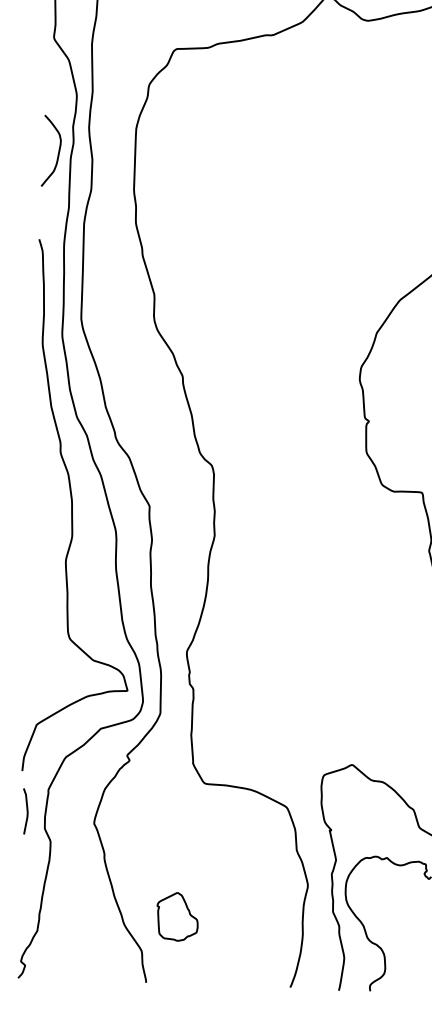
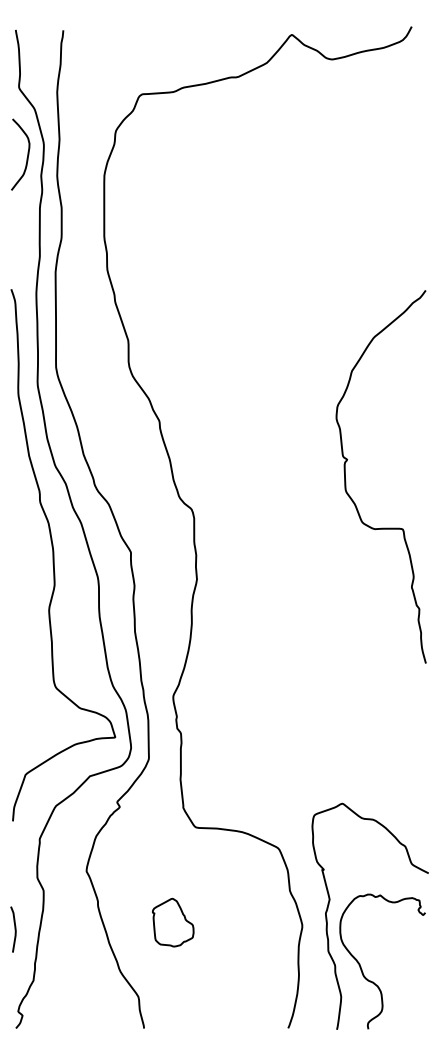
curve: (58, 151) -> (27, 154), moved
curve: (26, 811) -> (14, 929), moved
part: (177, 916) -> (173, 922), moved

